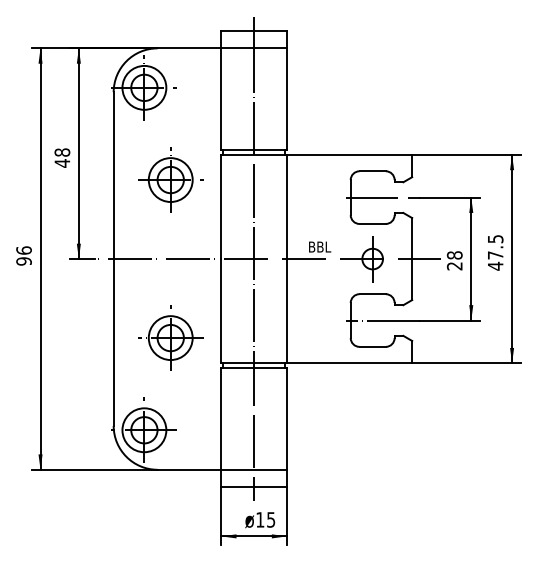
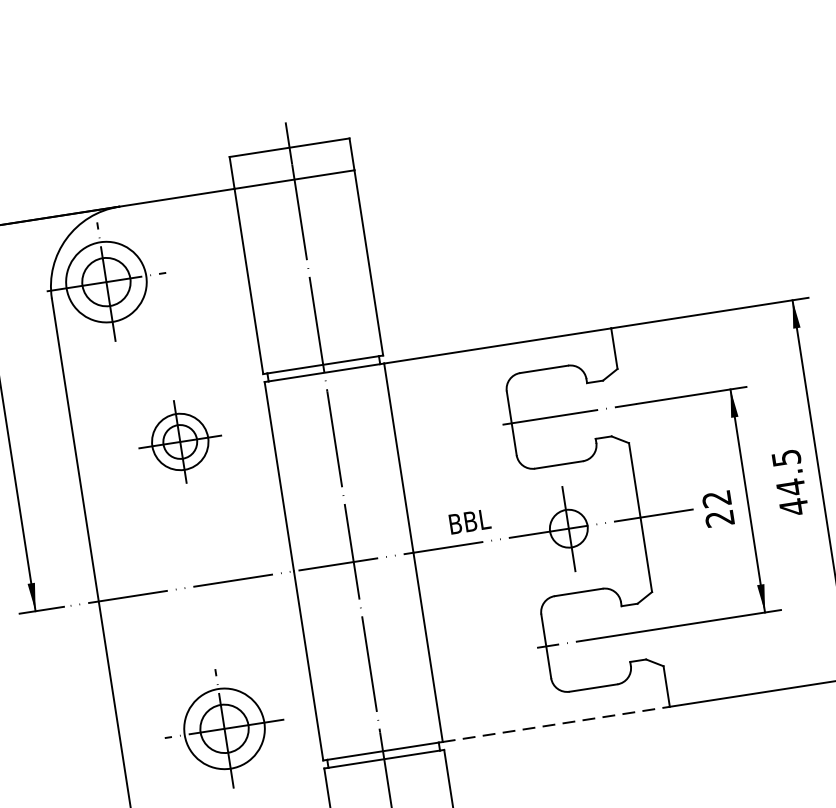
part: (170, 179) -> (179, 441), size x0.7
text: (454, 255) -> (716, 499), 28 -> 22
text: (495, 255) -> (790, 487), 47.5 -> 44.5
line: (349, 363) -> (556, 724), solid -> dashed

